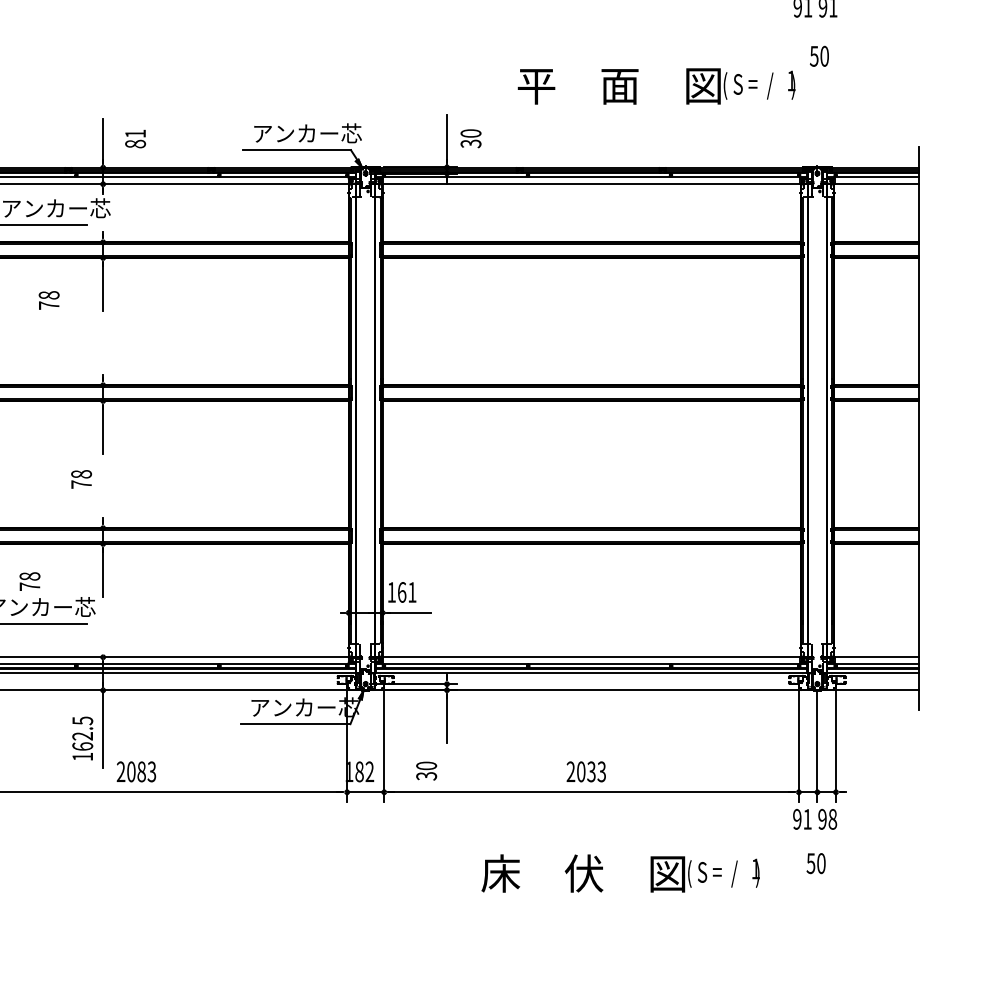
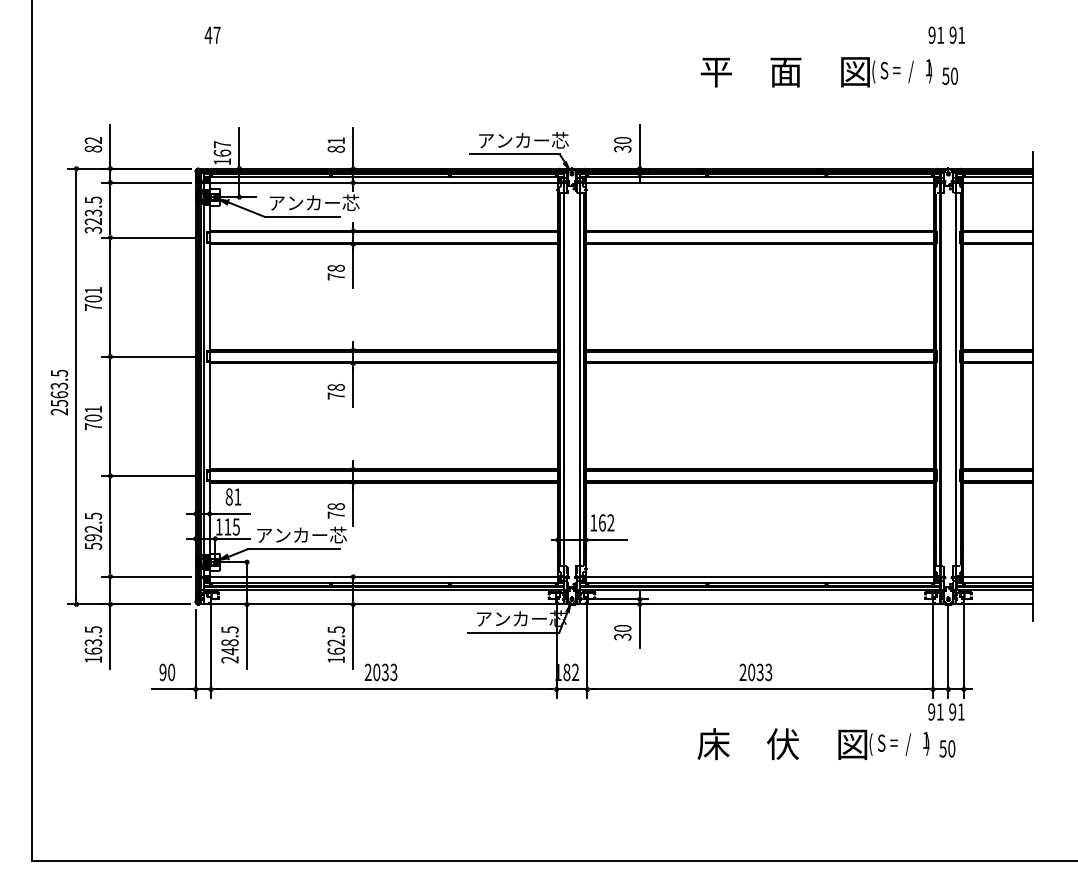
text: (656, 86) -> (816, 72), moved
text: (134, 138) -> (335, 144), moved
text: (470, 138) -> (622, 144), moved
text: (48, 300) -> (335, 272), moved
text: (80, 479) -> (335, 391), moved
text: (29, 581) -> (335, 510), moved
text: (411, 591) -> (610, 522), 161 -> 162
text: (140, 770) -> (384, 671), 2083 -> 2033
text: (426, 770) -> (622, 632), moved
text: (831, 818) -> (960, 711), 98 -> 91
text: (620, 873) -> (813, 744), moved

